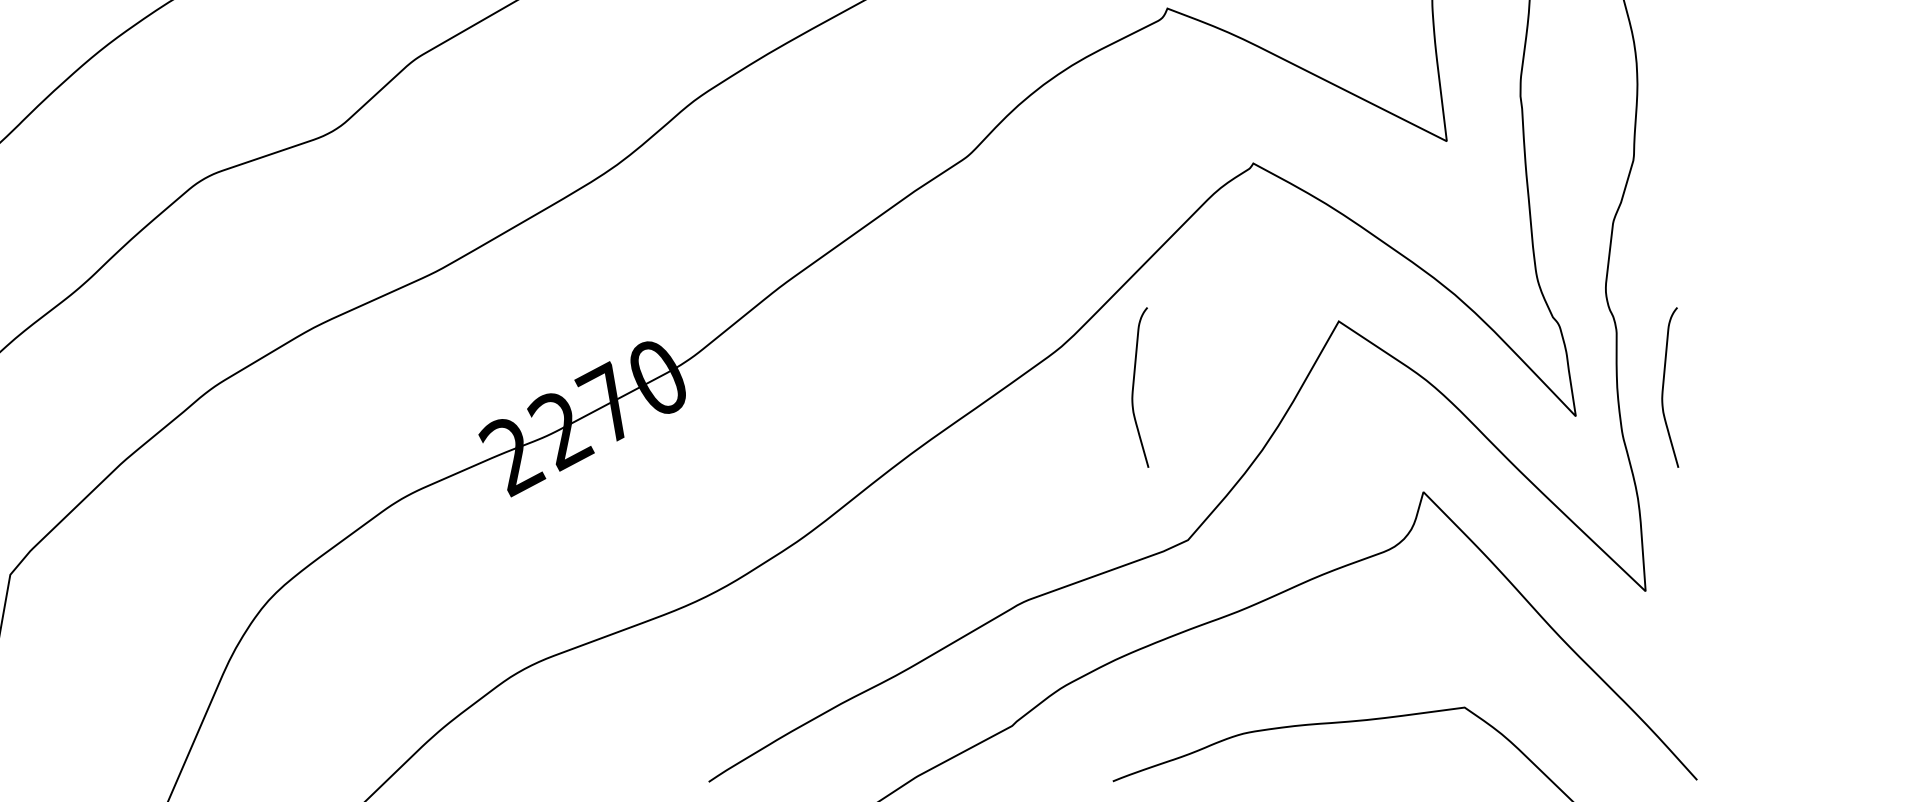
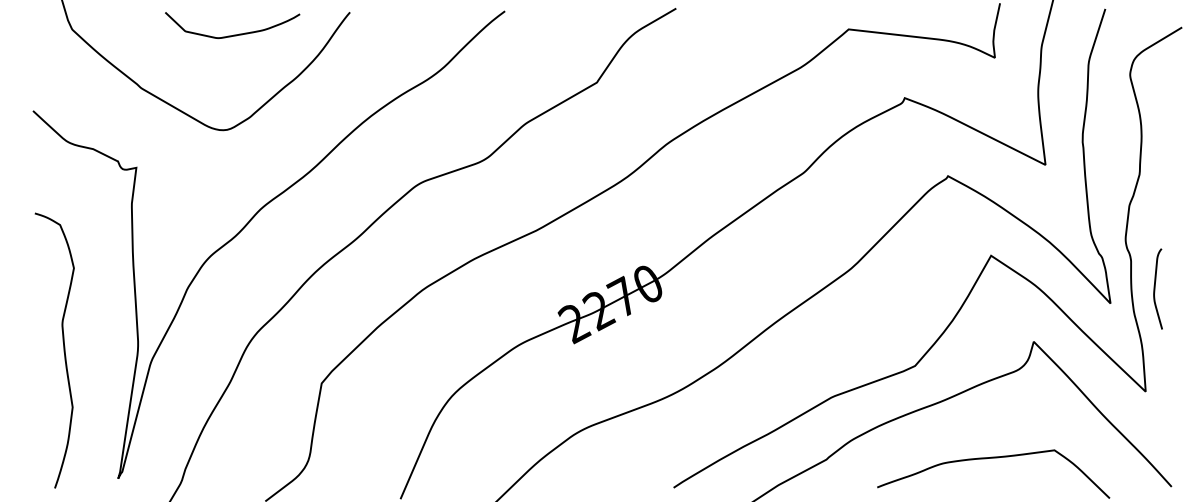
curve: (1135, 386) -> (888, 288), removed

